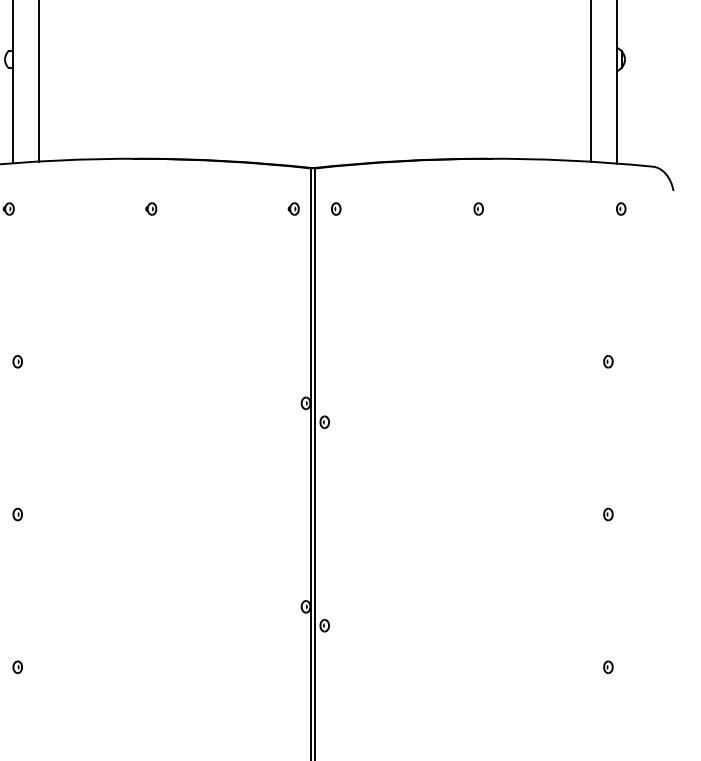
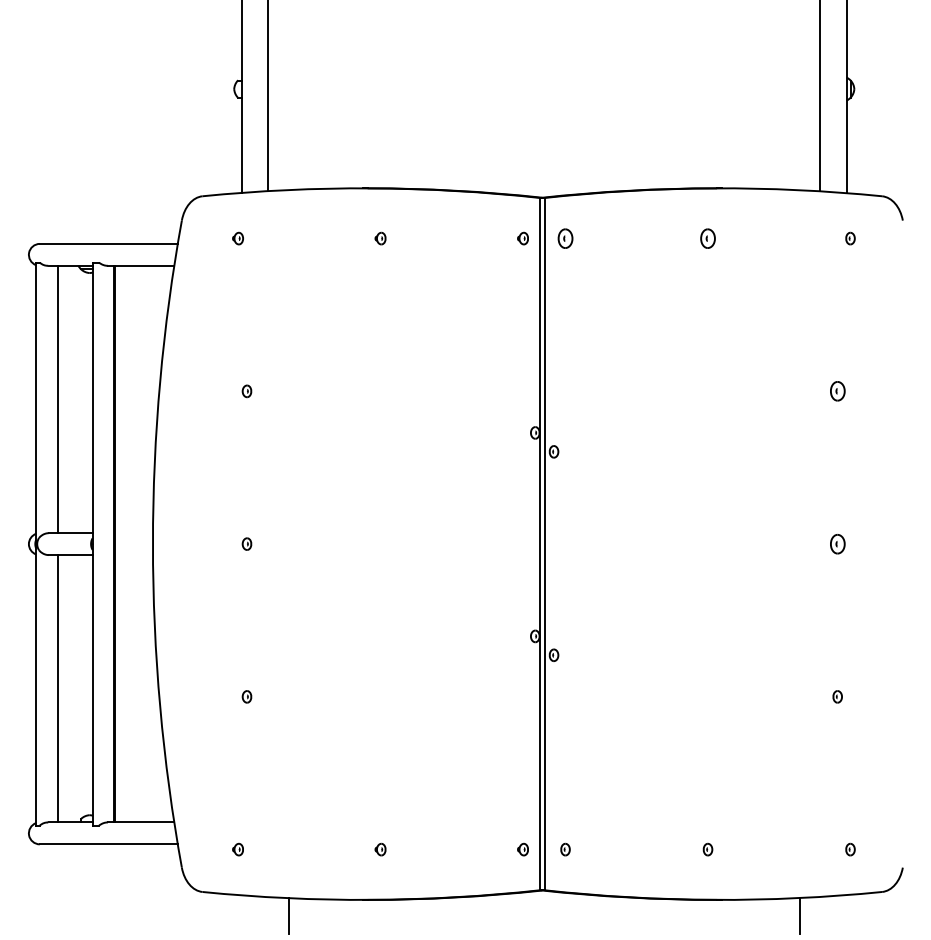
part: (336, 208) -> (565, 238), size x1.6
part: (478, 208) -> (707, 238), size x1.6
part: (608, 361) -> (837, 391), size x1.6
part: (608, 513) -> (837, 543), size x1.6

